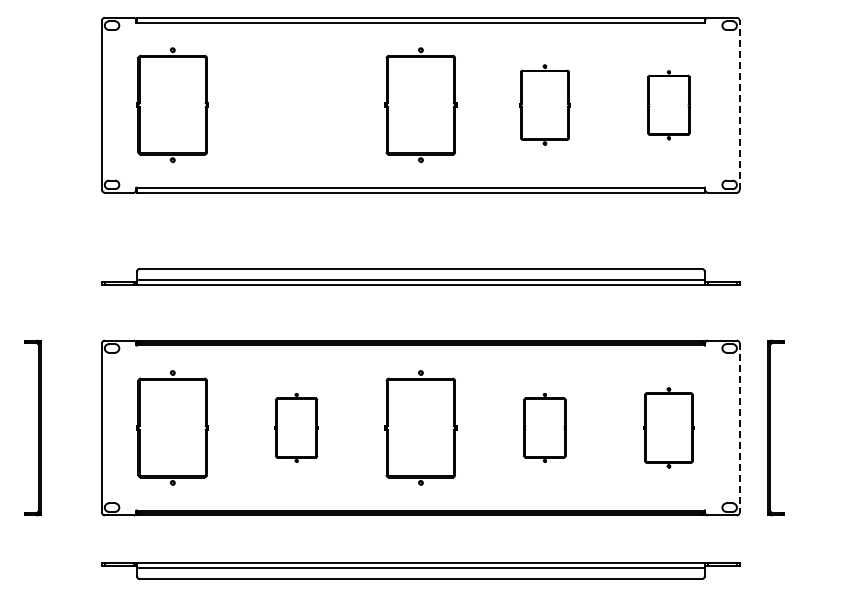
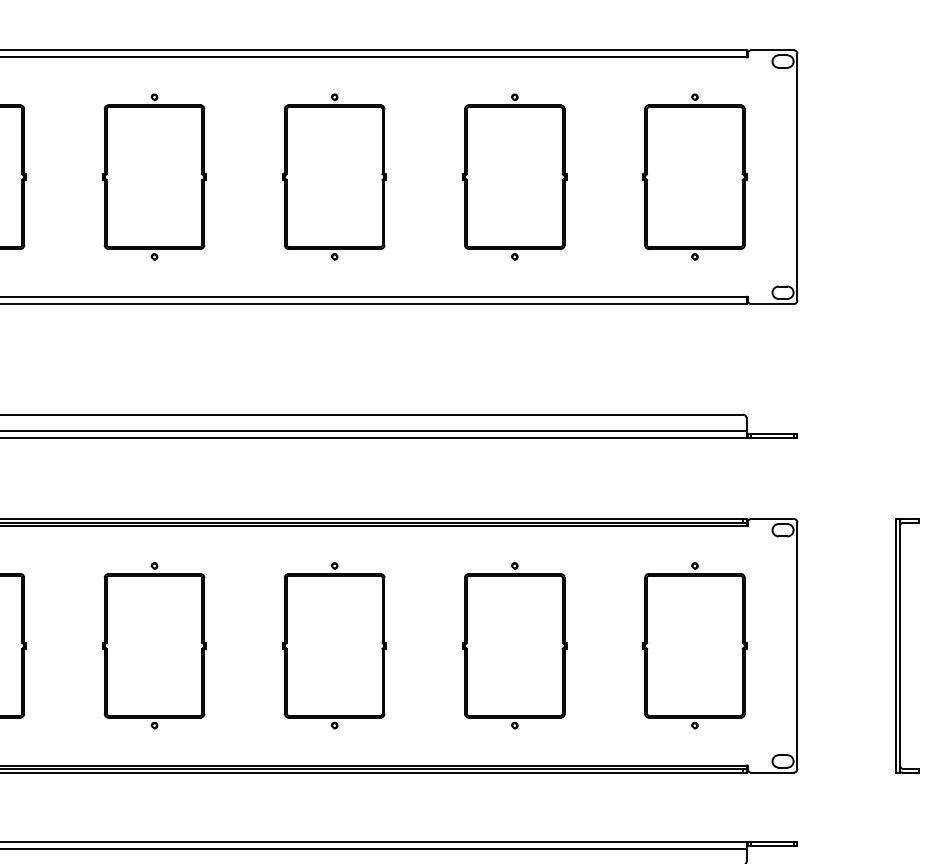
part: (544, 104) -> (514, 176), size x1.43
part: (296, 105) -> (154, 177), added
part: (668, 105) -> (694, 177), size x1.67
line: (739, 105) -> (797, 177), dashed -> solid
part: (296, 427) -> (154, 645), size x1.67
part: (544, 427) -> (514, 645), size x1.67
part: (668, 427) -> (694, 645), size x1.43
part: (775, 427) -> (907, 645), moved
line: (739, 428) -> (797, 646), dashed -> solid

